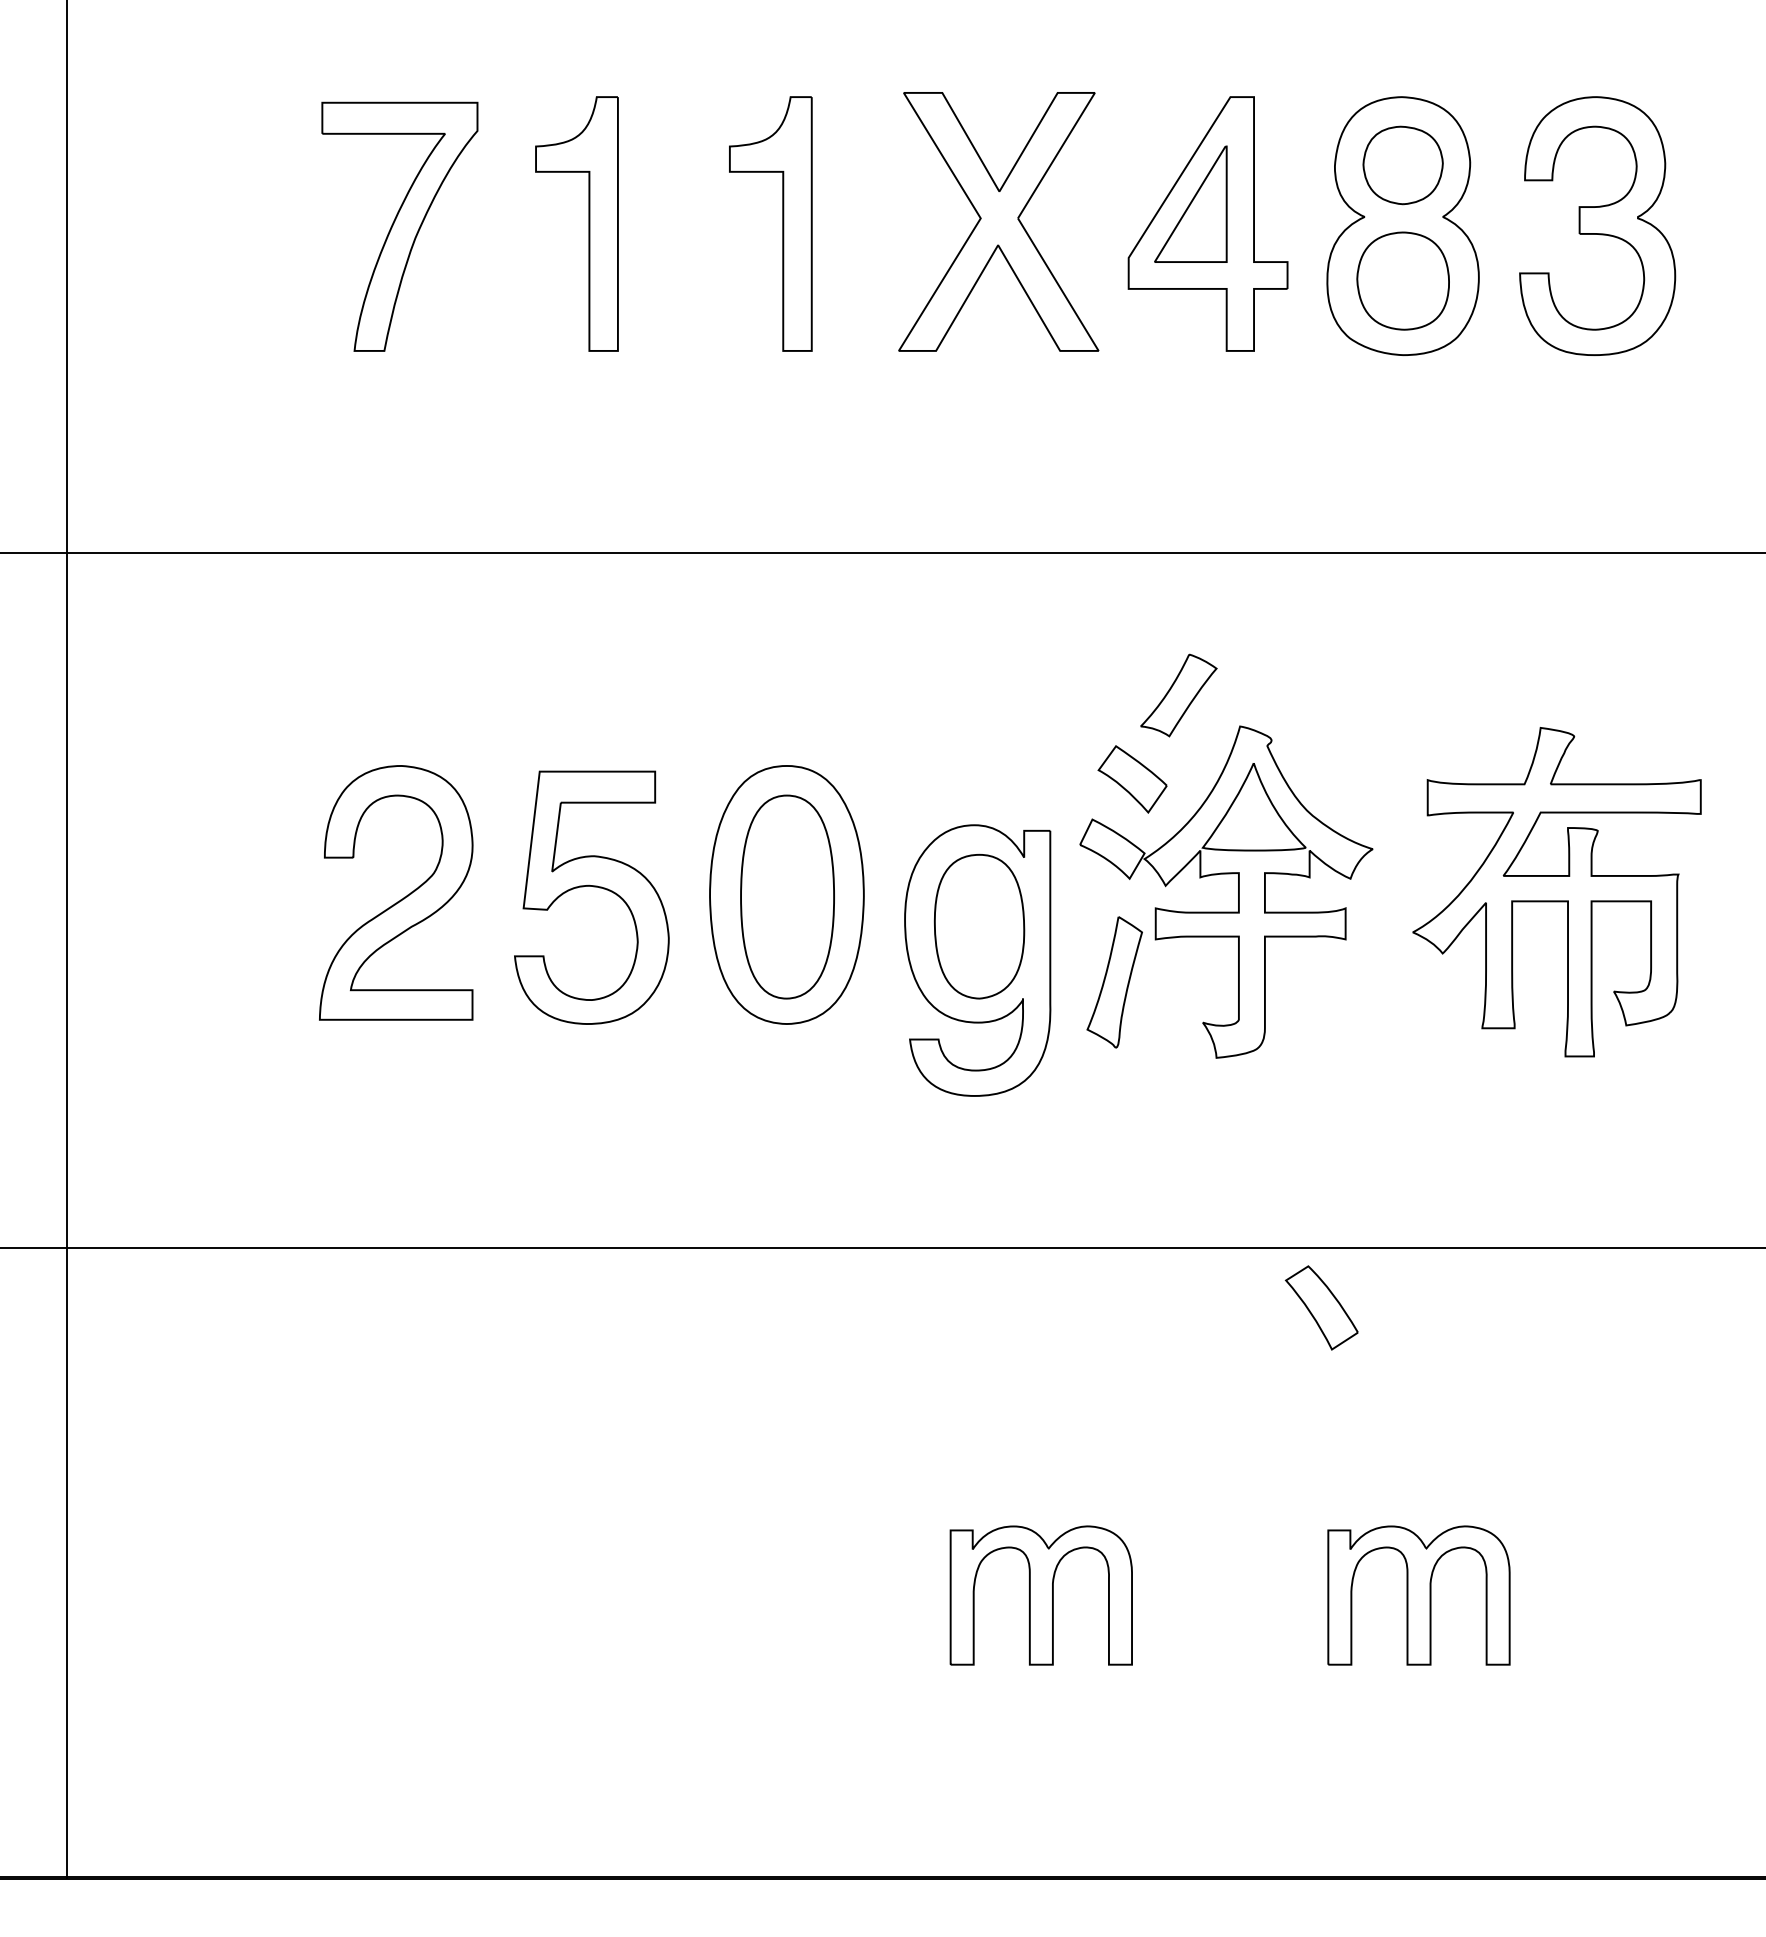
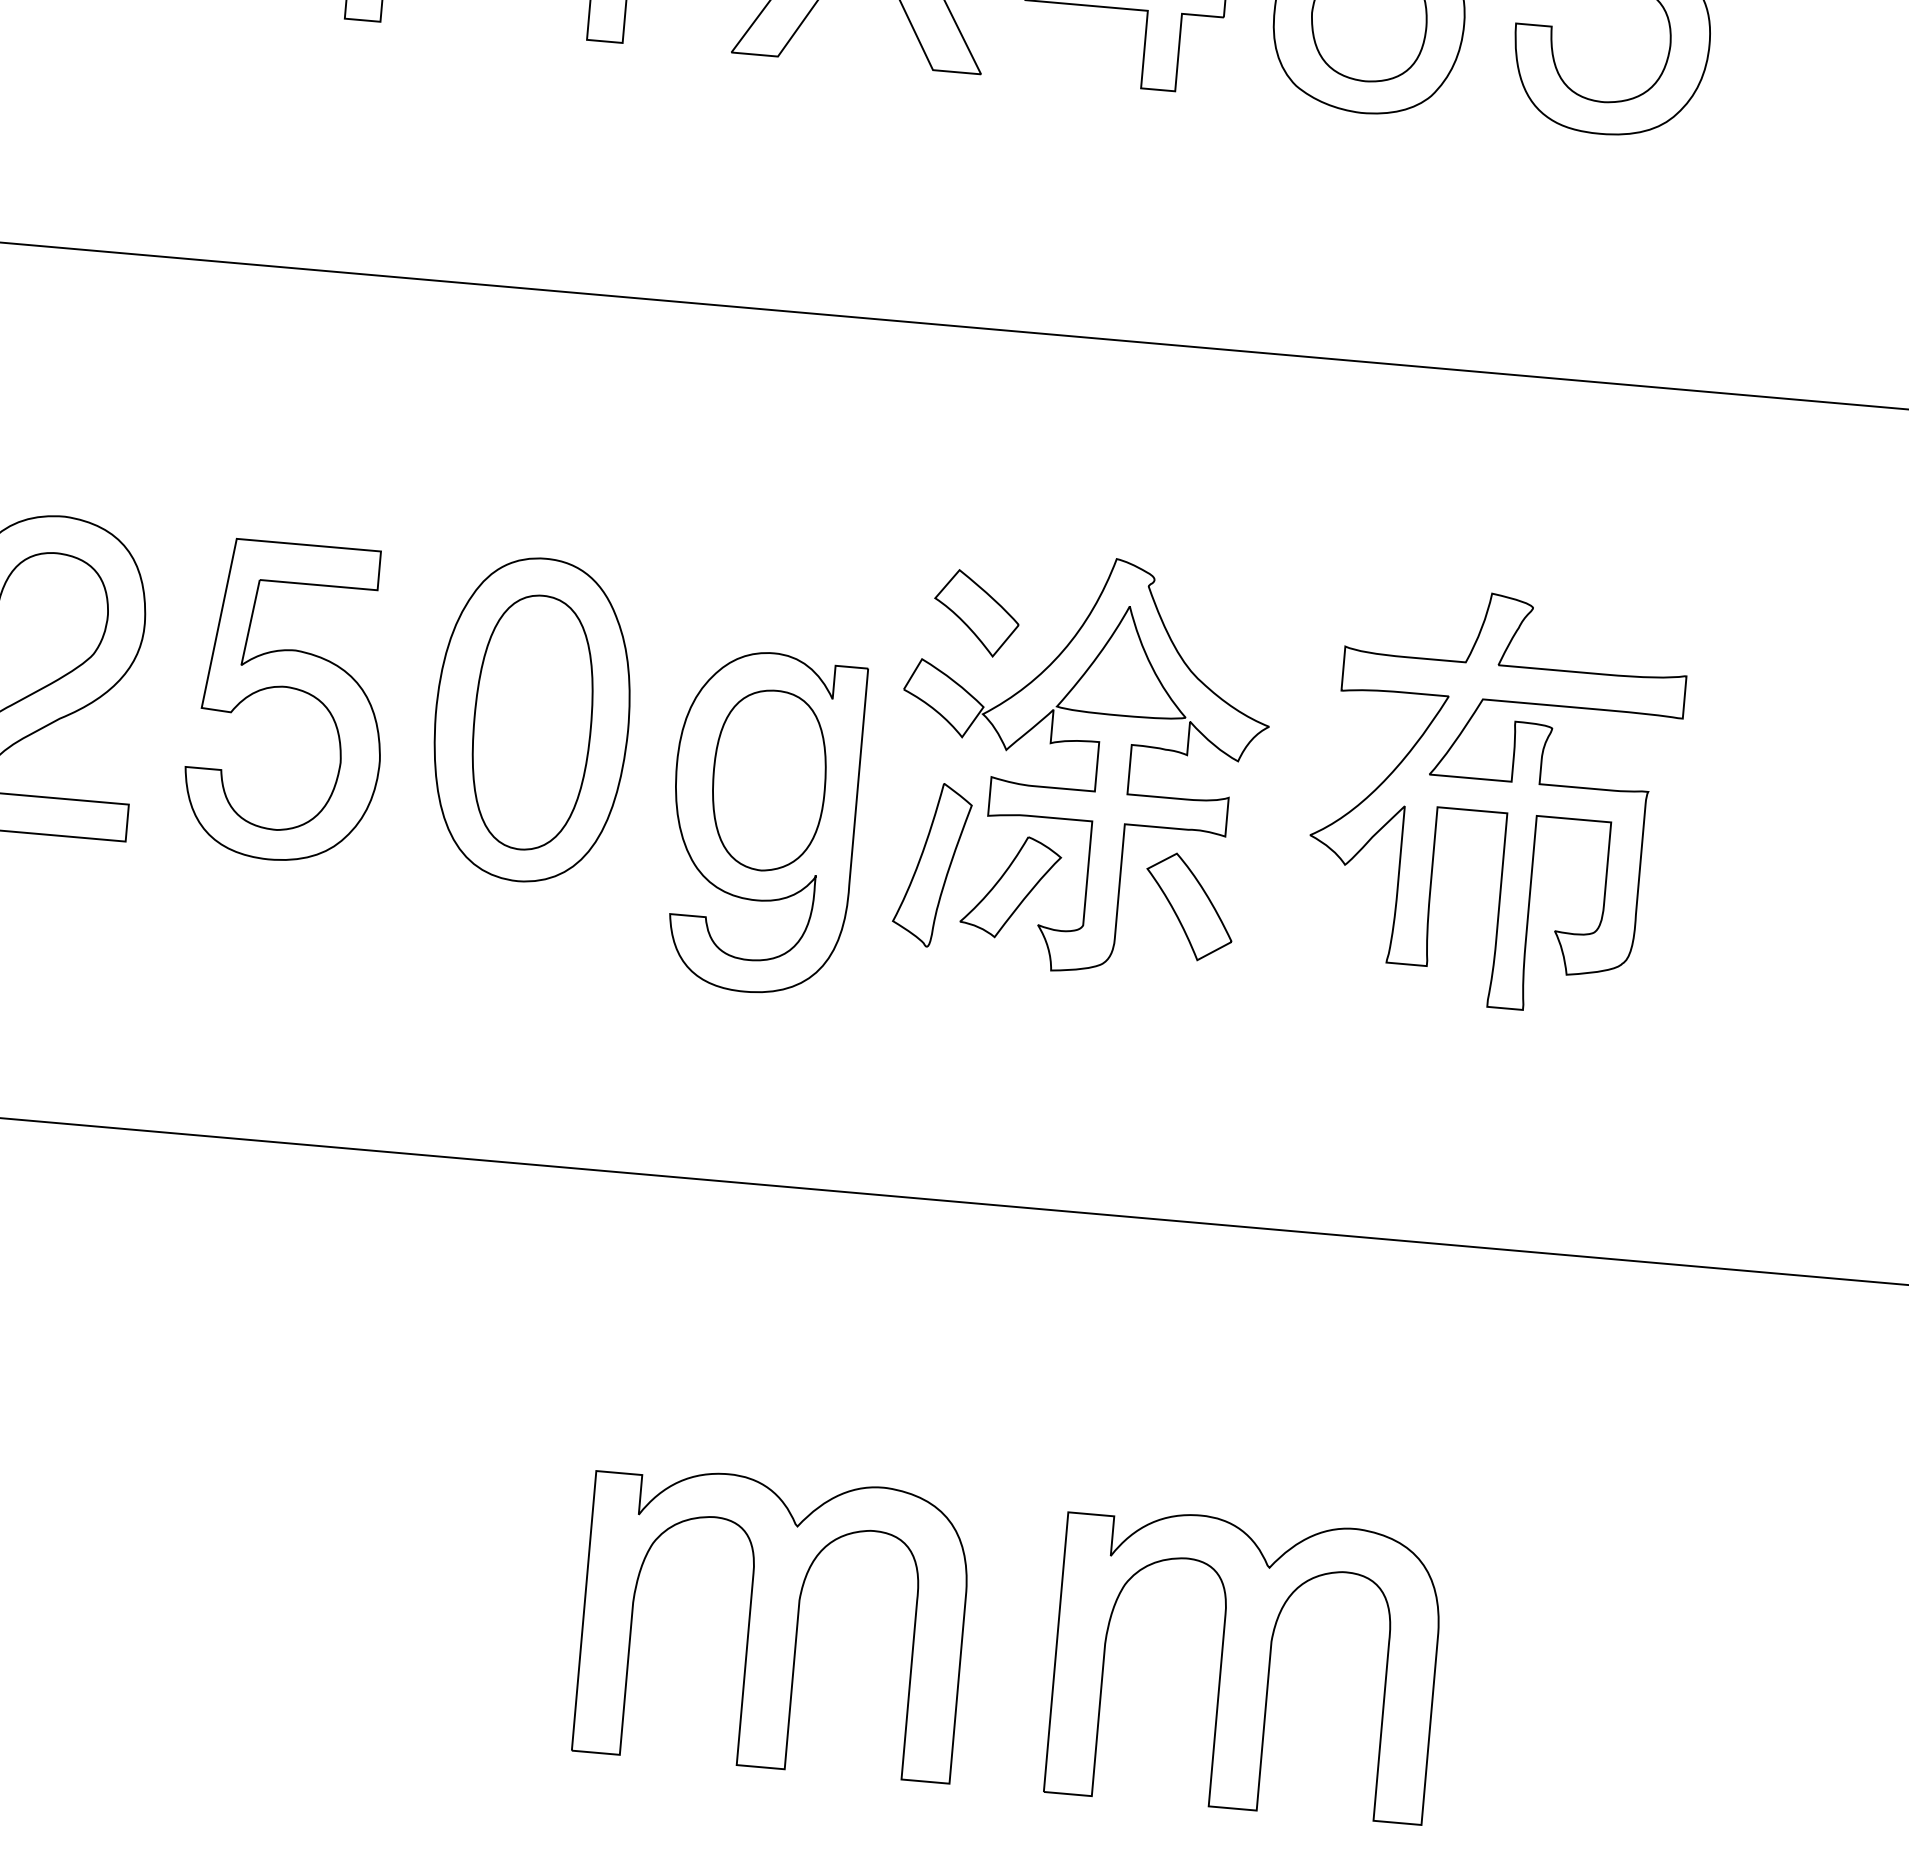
part: (1178, 695) -> (1010, 887), moved
part: (1321, 1307) -> (1188, 906), moved
part: (1041, 1595) -> (773, 1623), size x1.67
part: (1418, 1595) -> (1244, 1664), size x1.67

